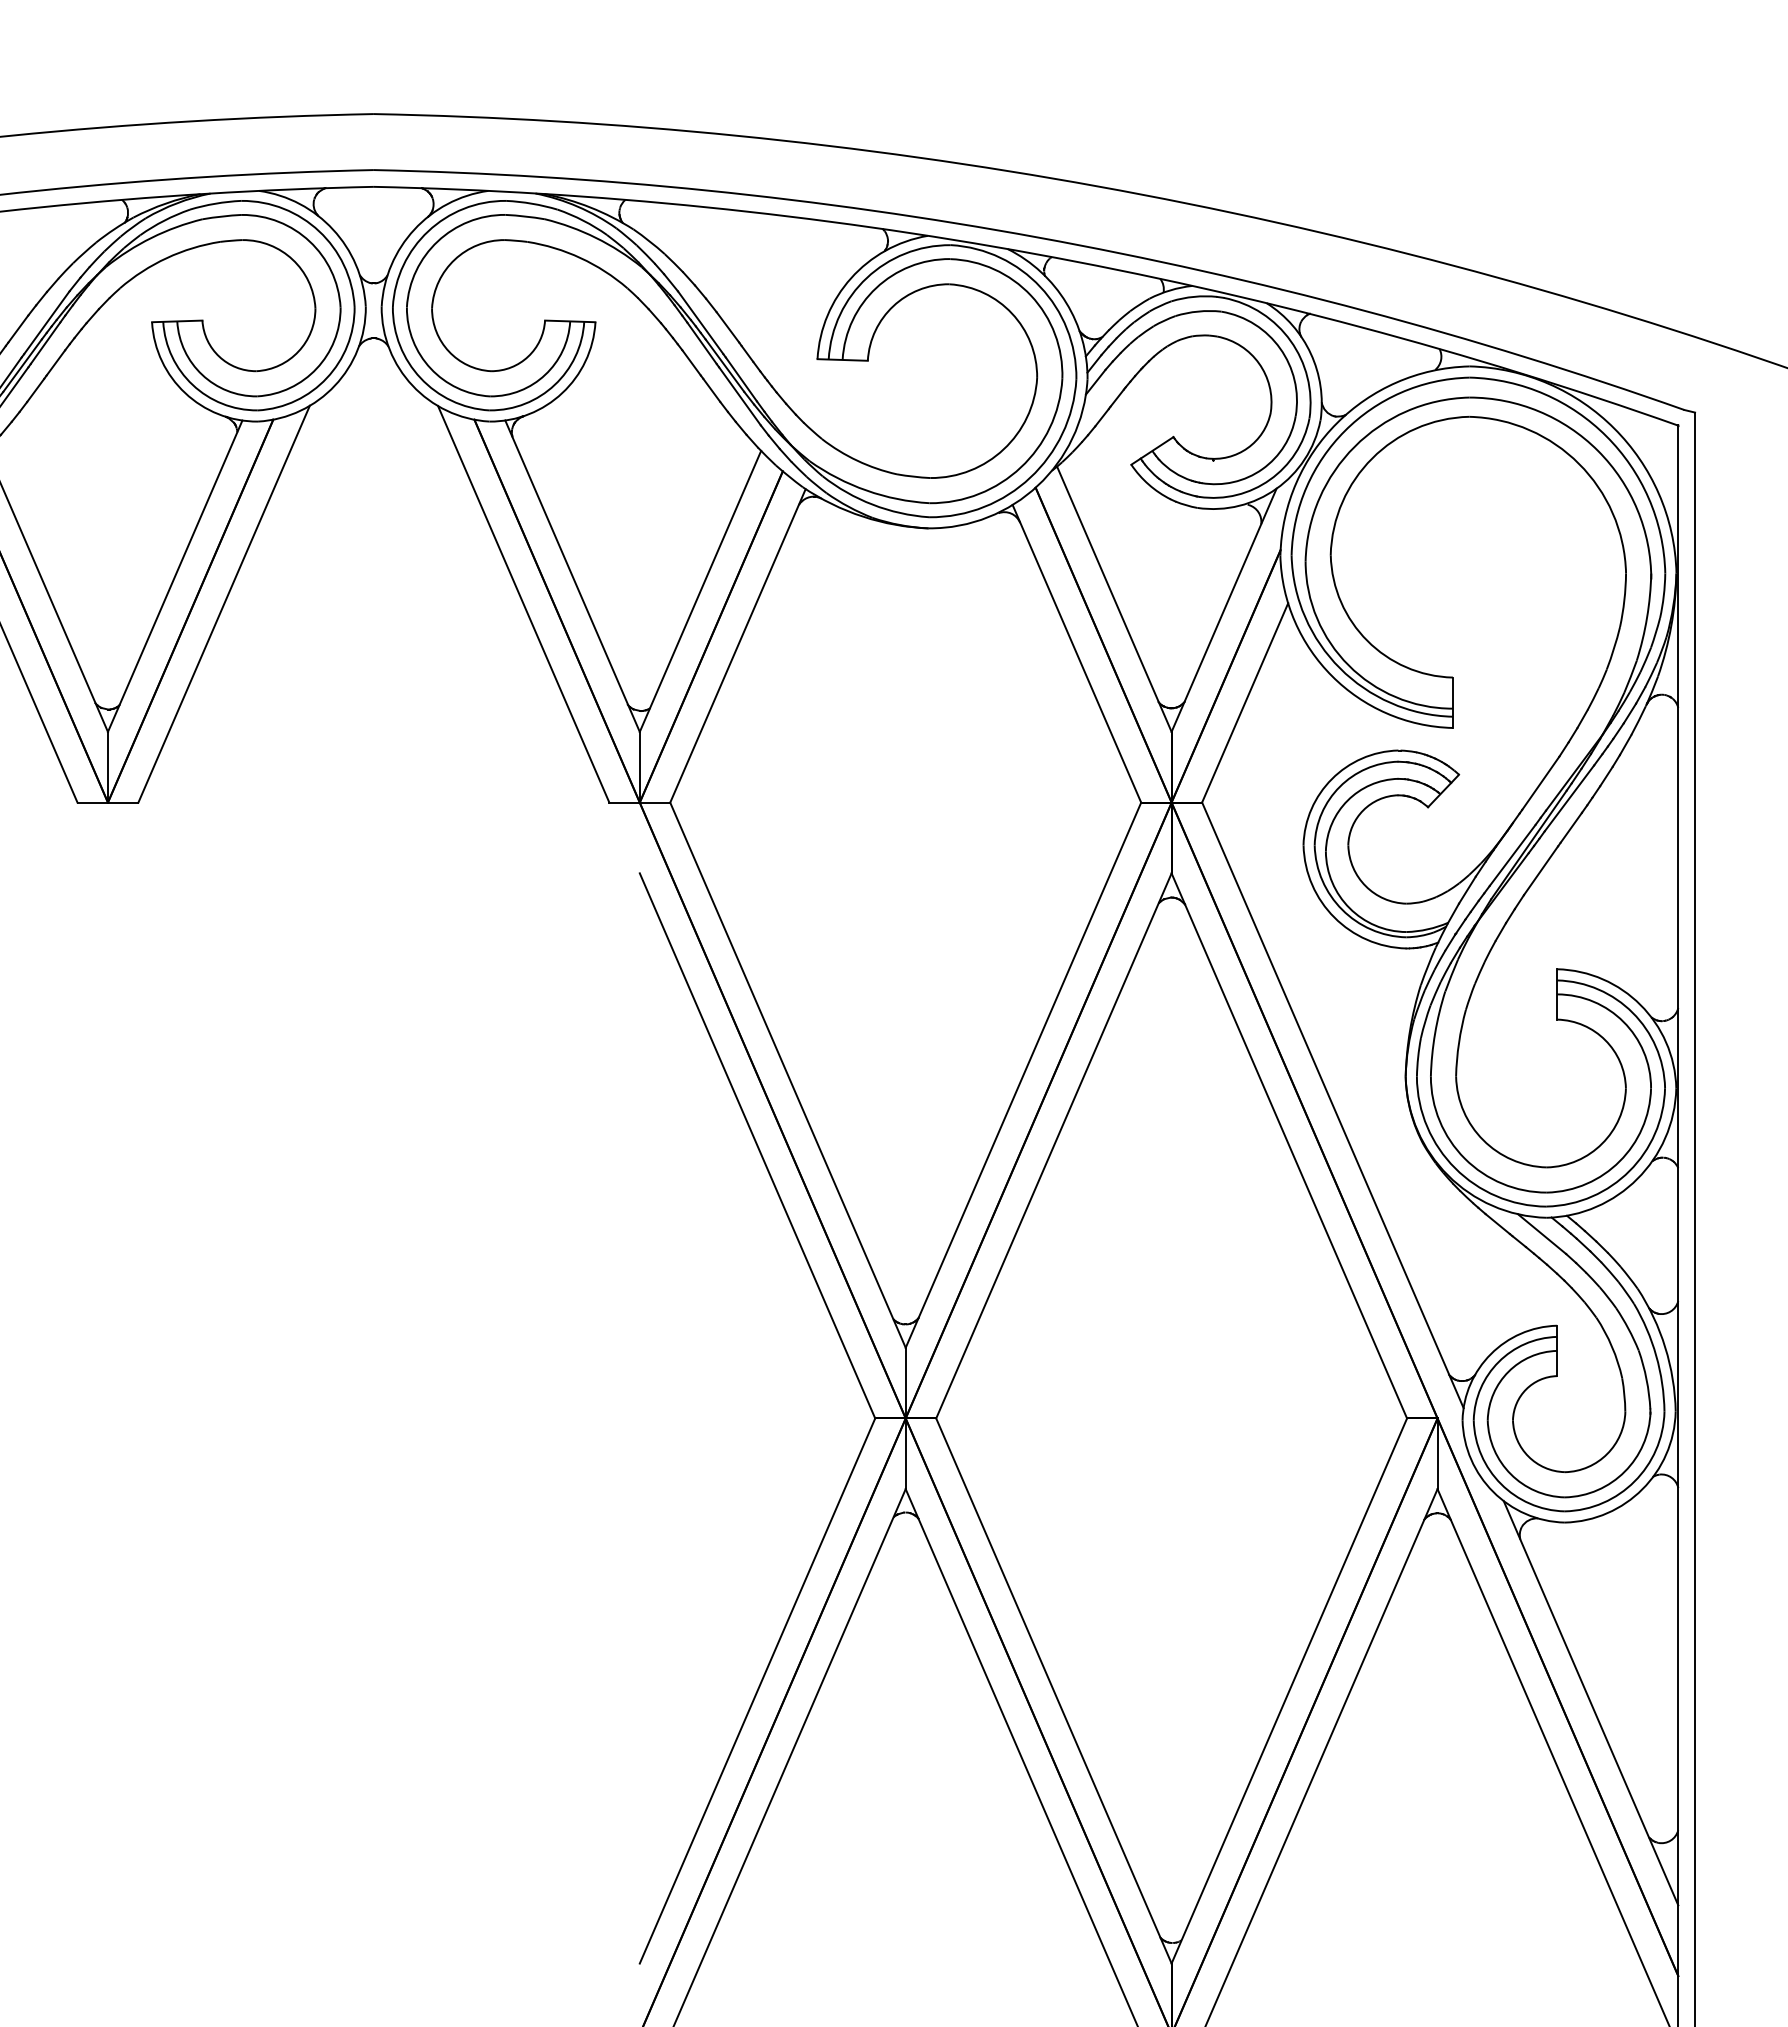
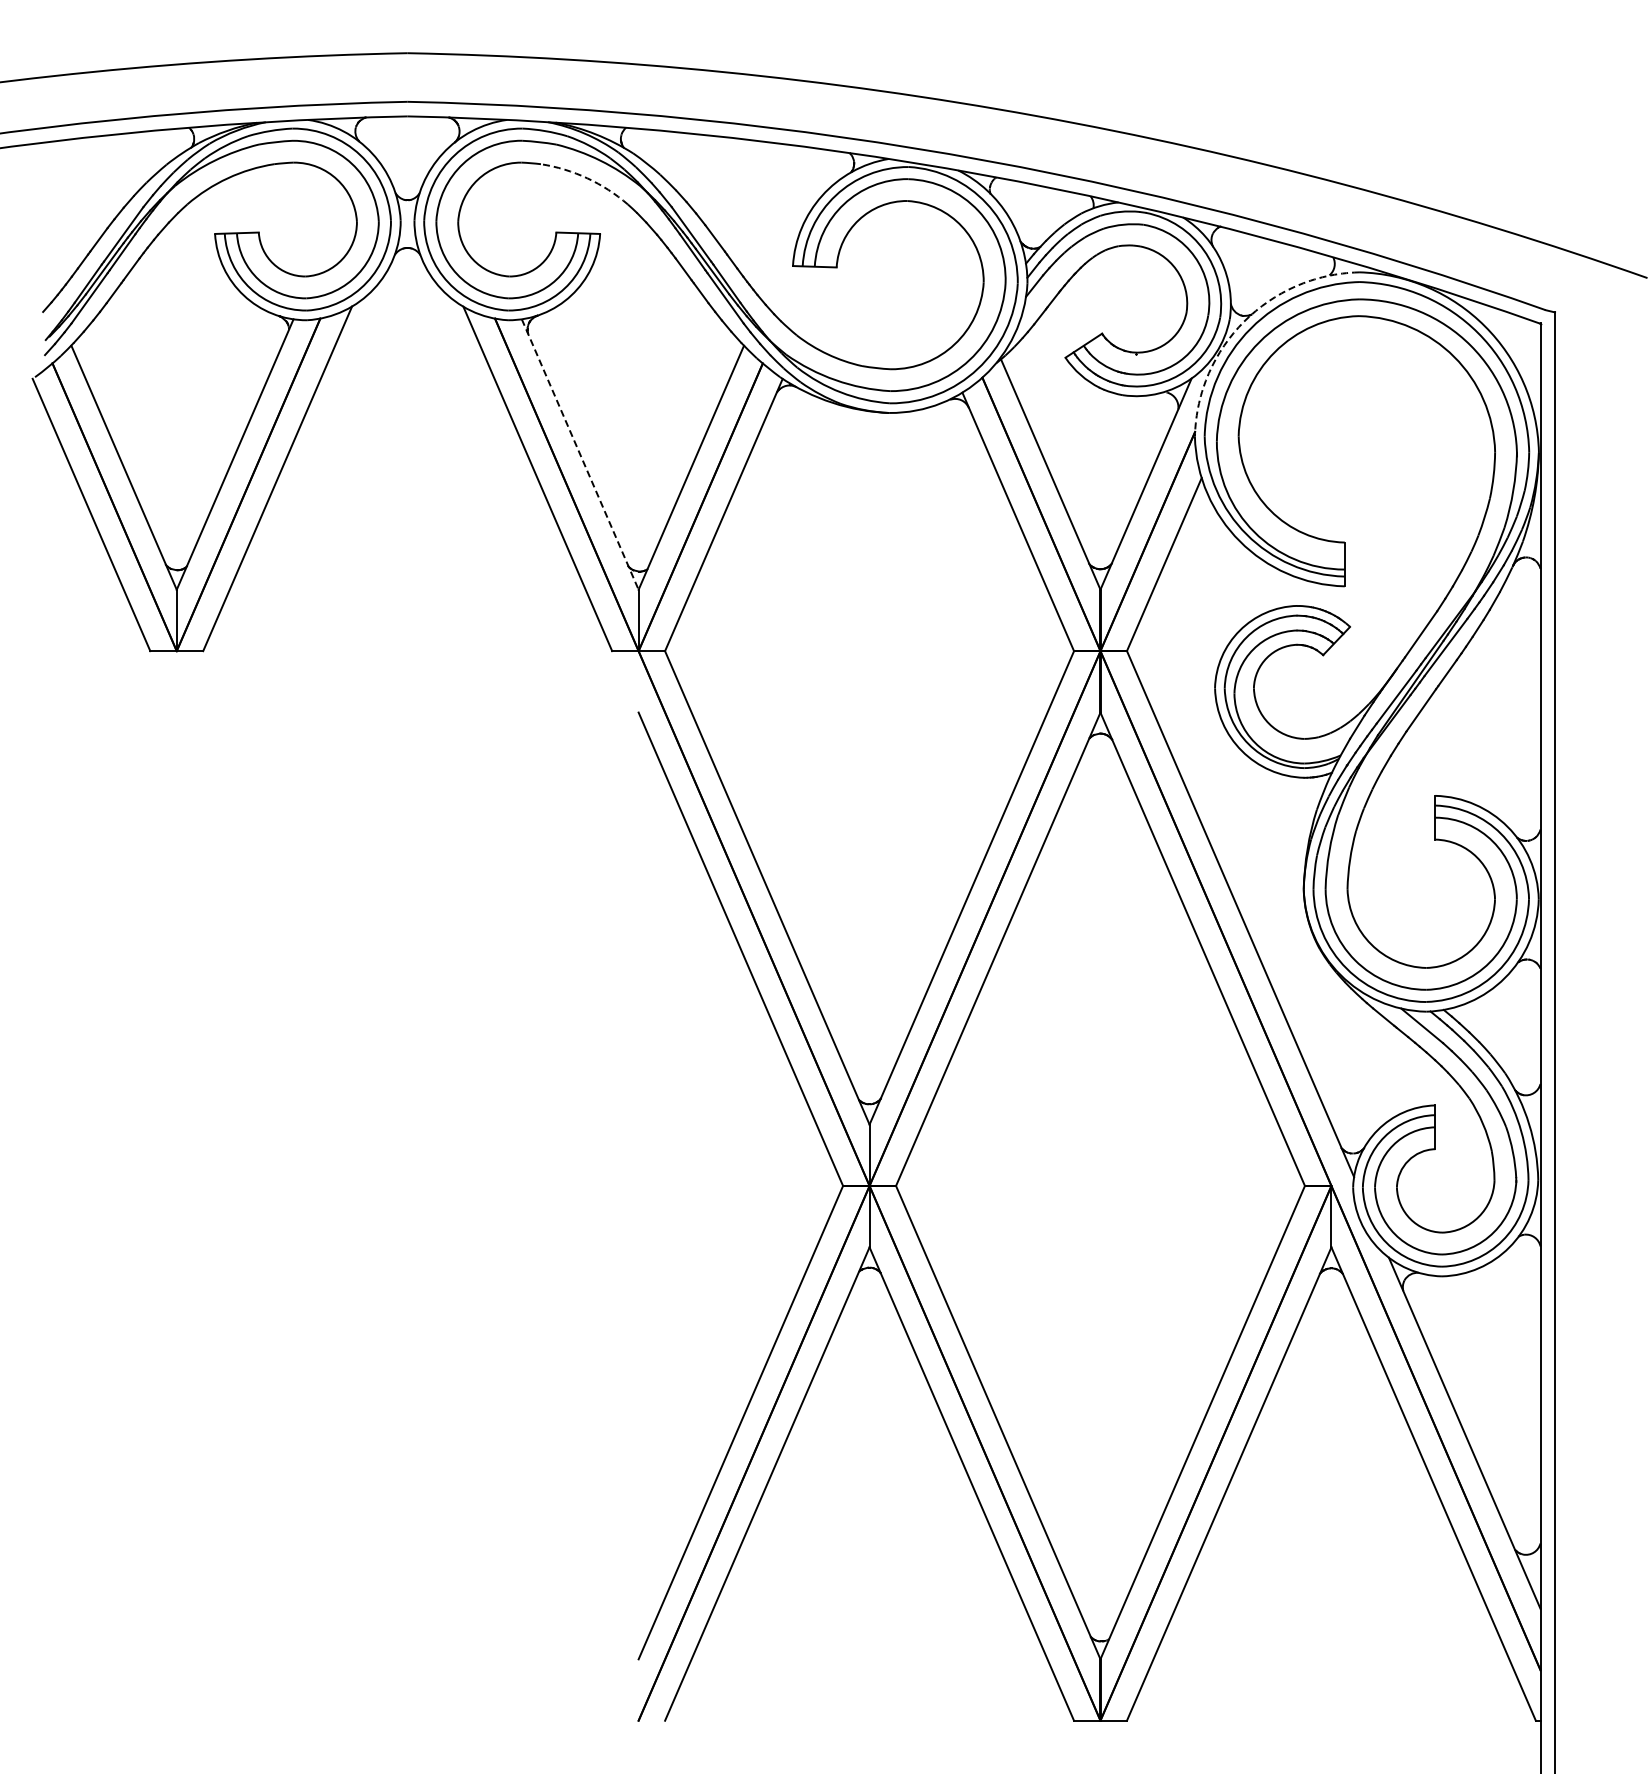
arc: (580, 258) -> (587, 178), solid -> dashed
arc: (1337, 423) -> (1244, 321), solid -> dashed
line: (572, 577) -> (580, 455), solid -> dashed

